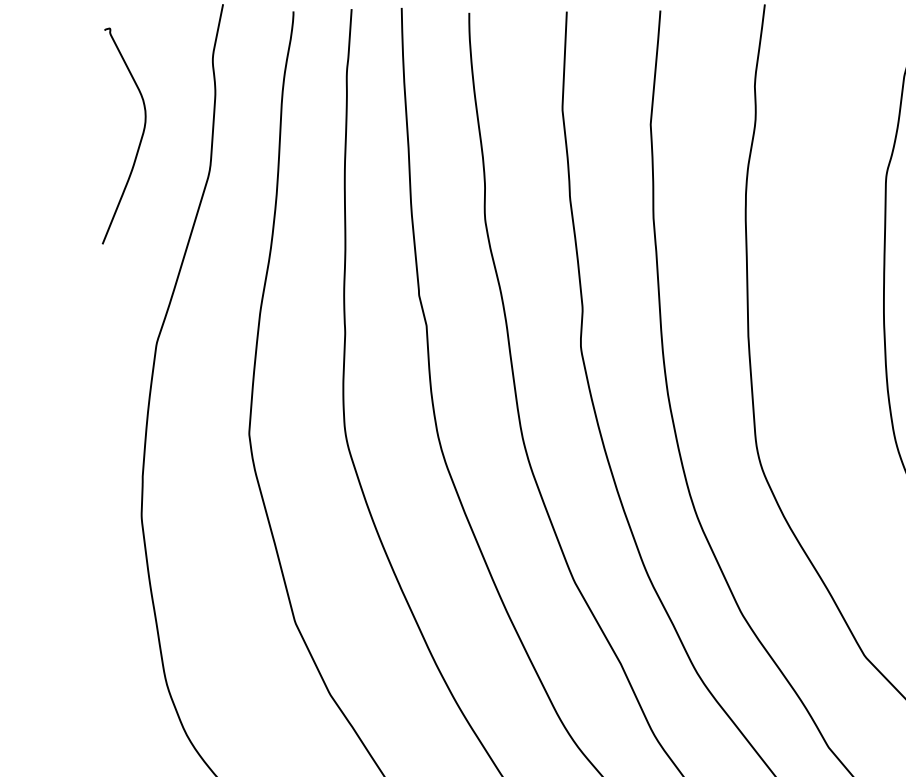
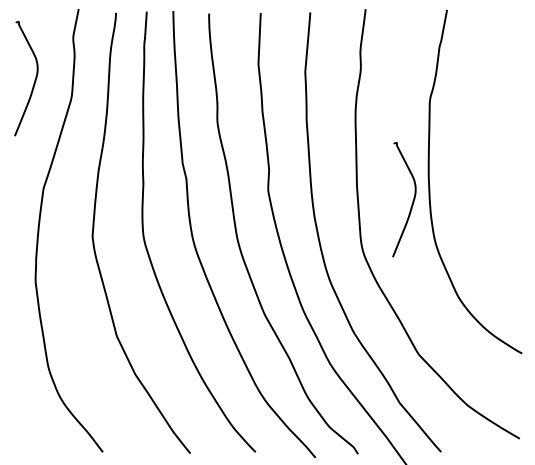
curve: (853, 365) -> (412, 200), added

